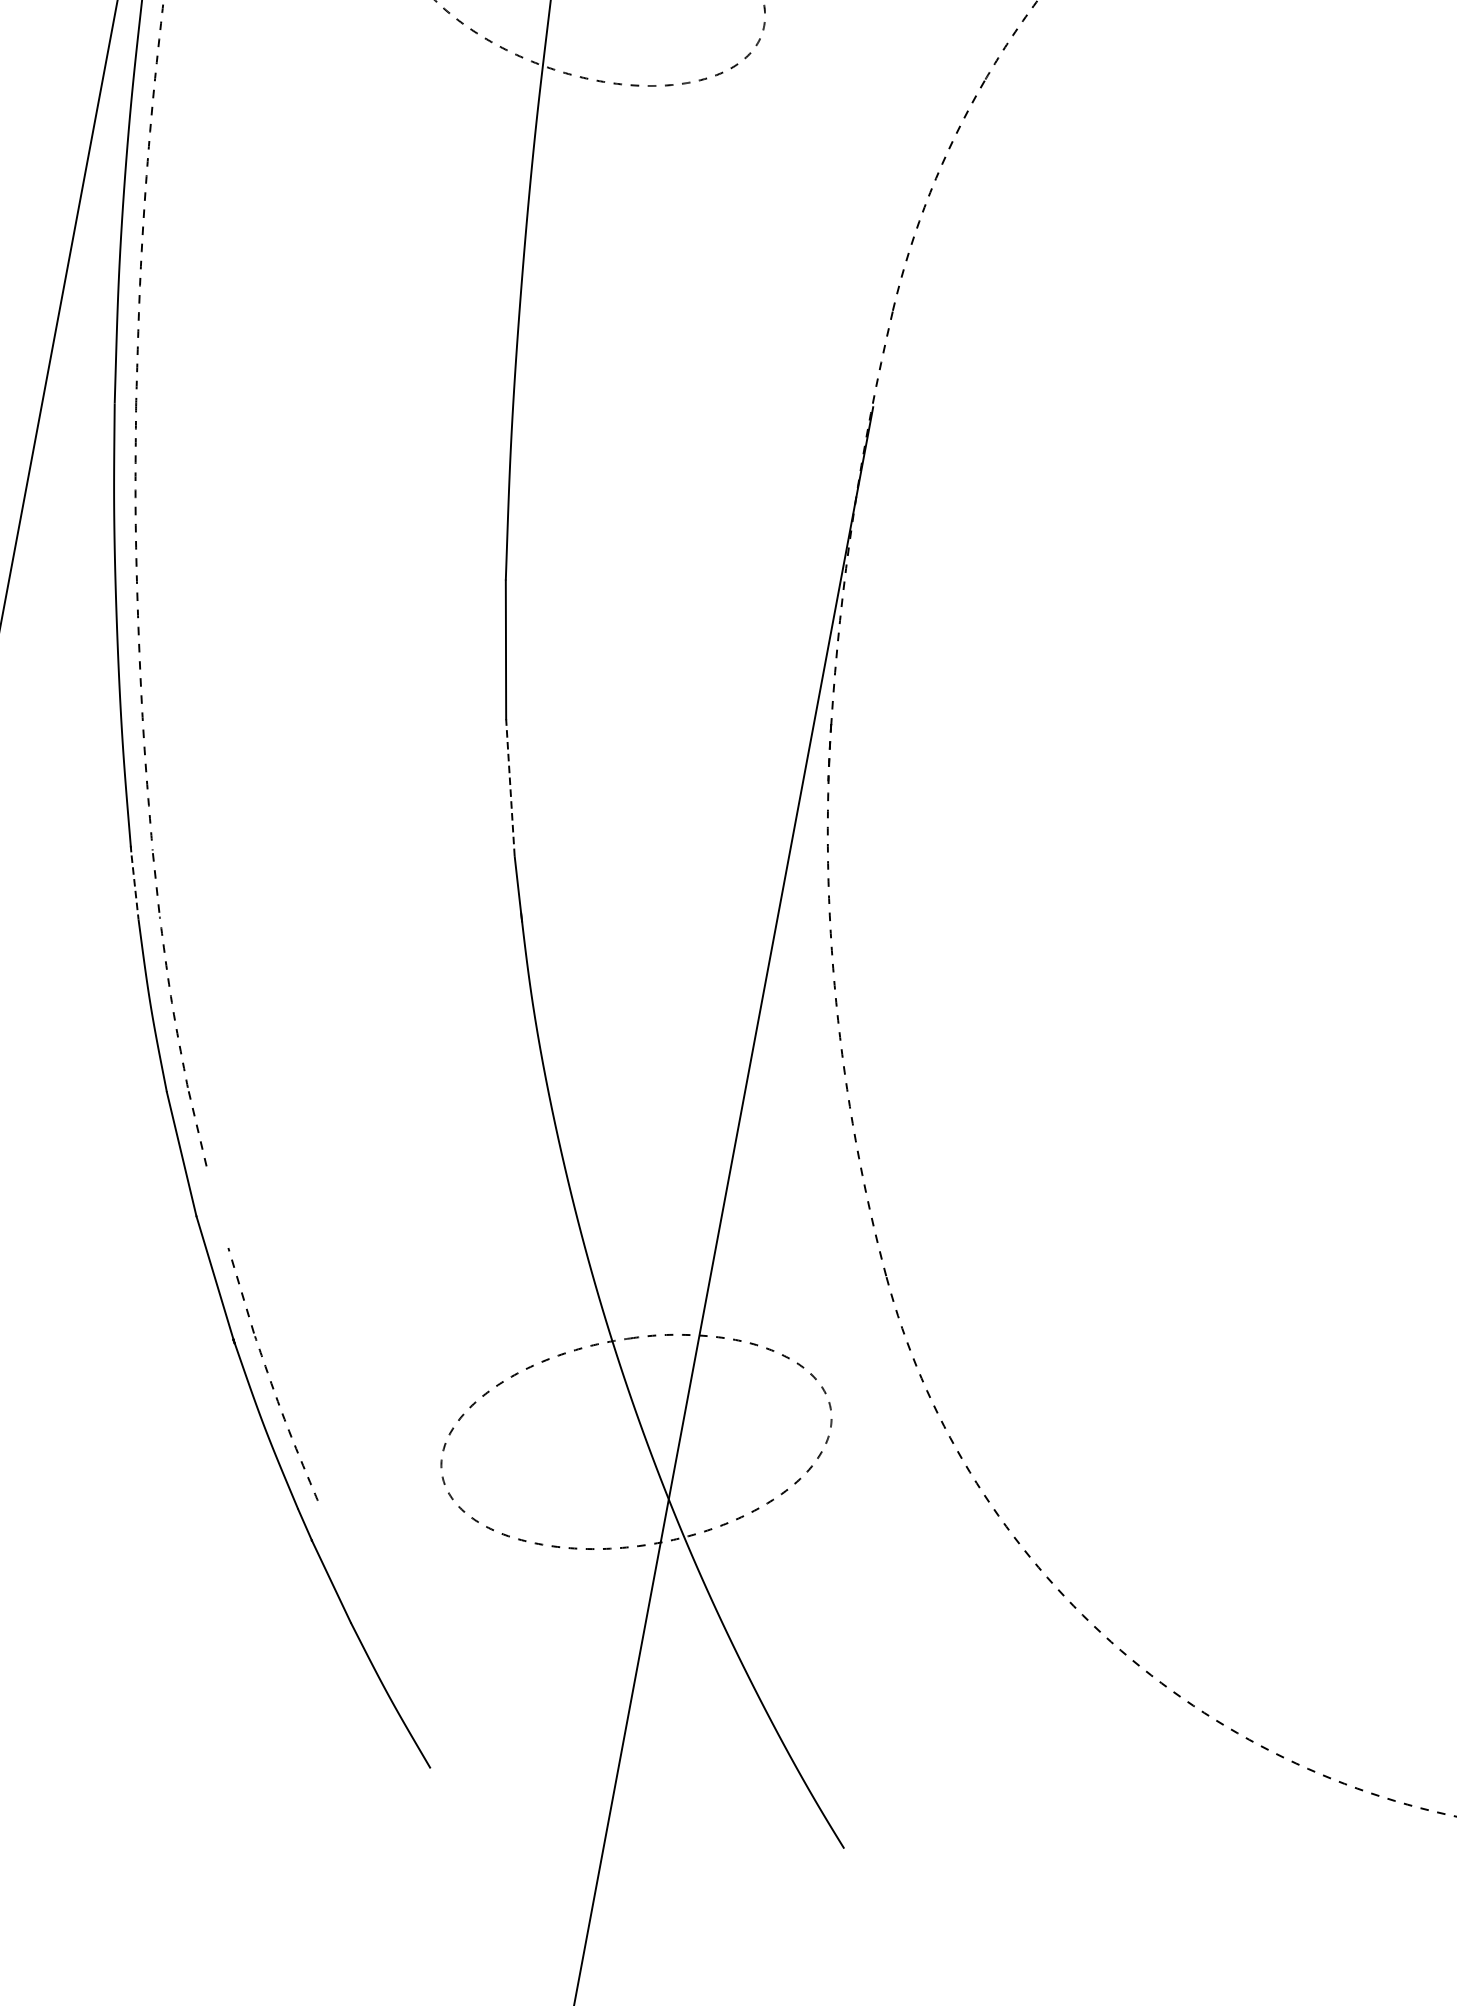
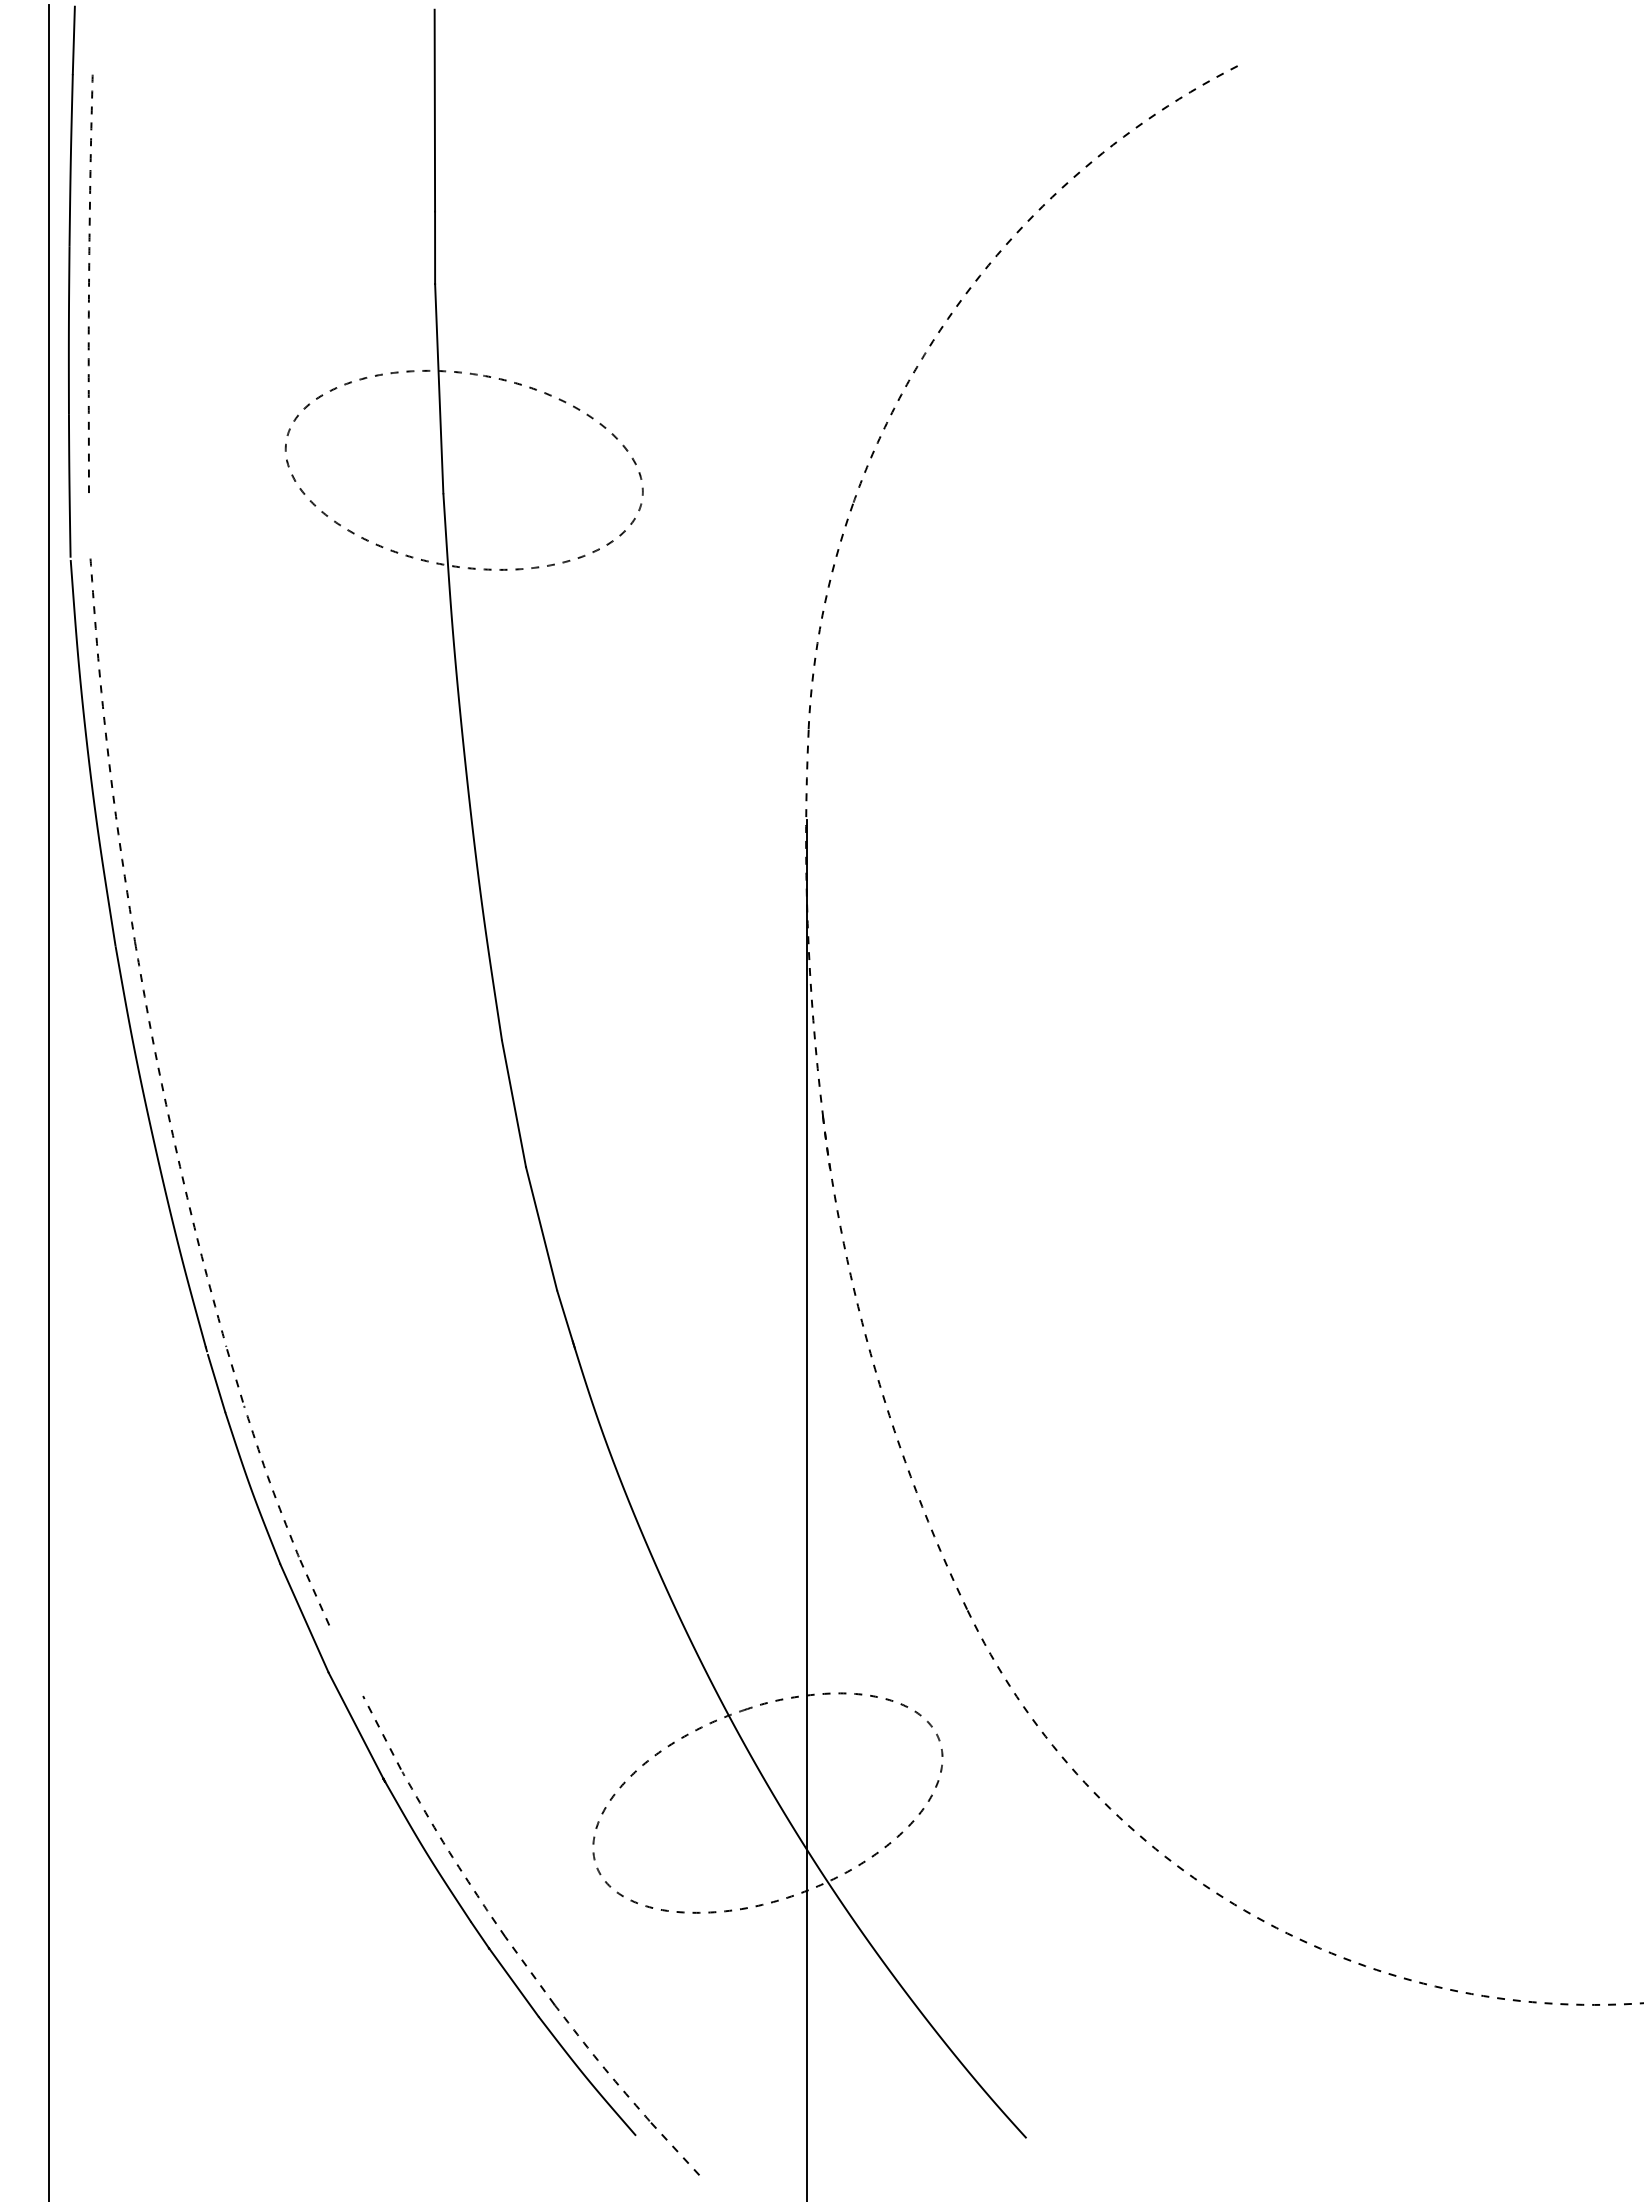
line: (510, 787) -> (541, 1228), dashed -> solid
line: (134, 887) -> (216, 1383), dashed -> solid
part: (397, 1664) -> (588, 2046), added

